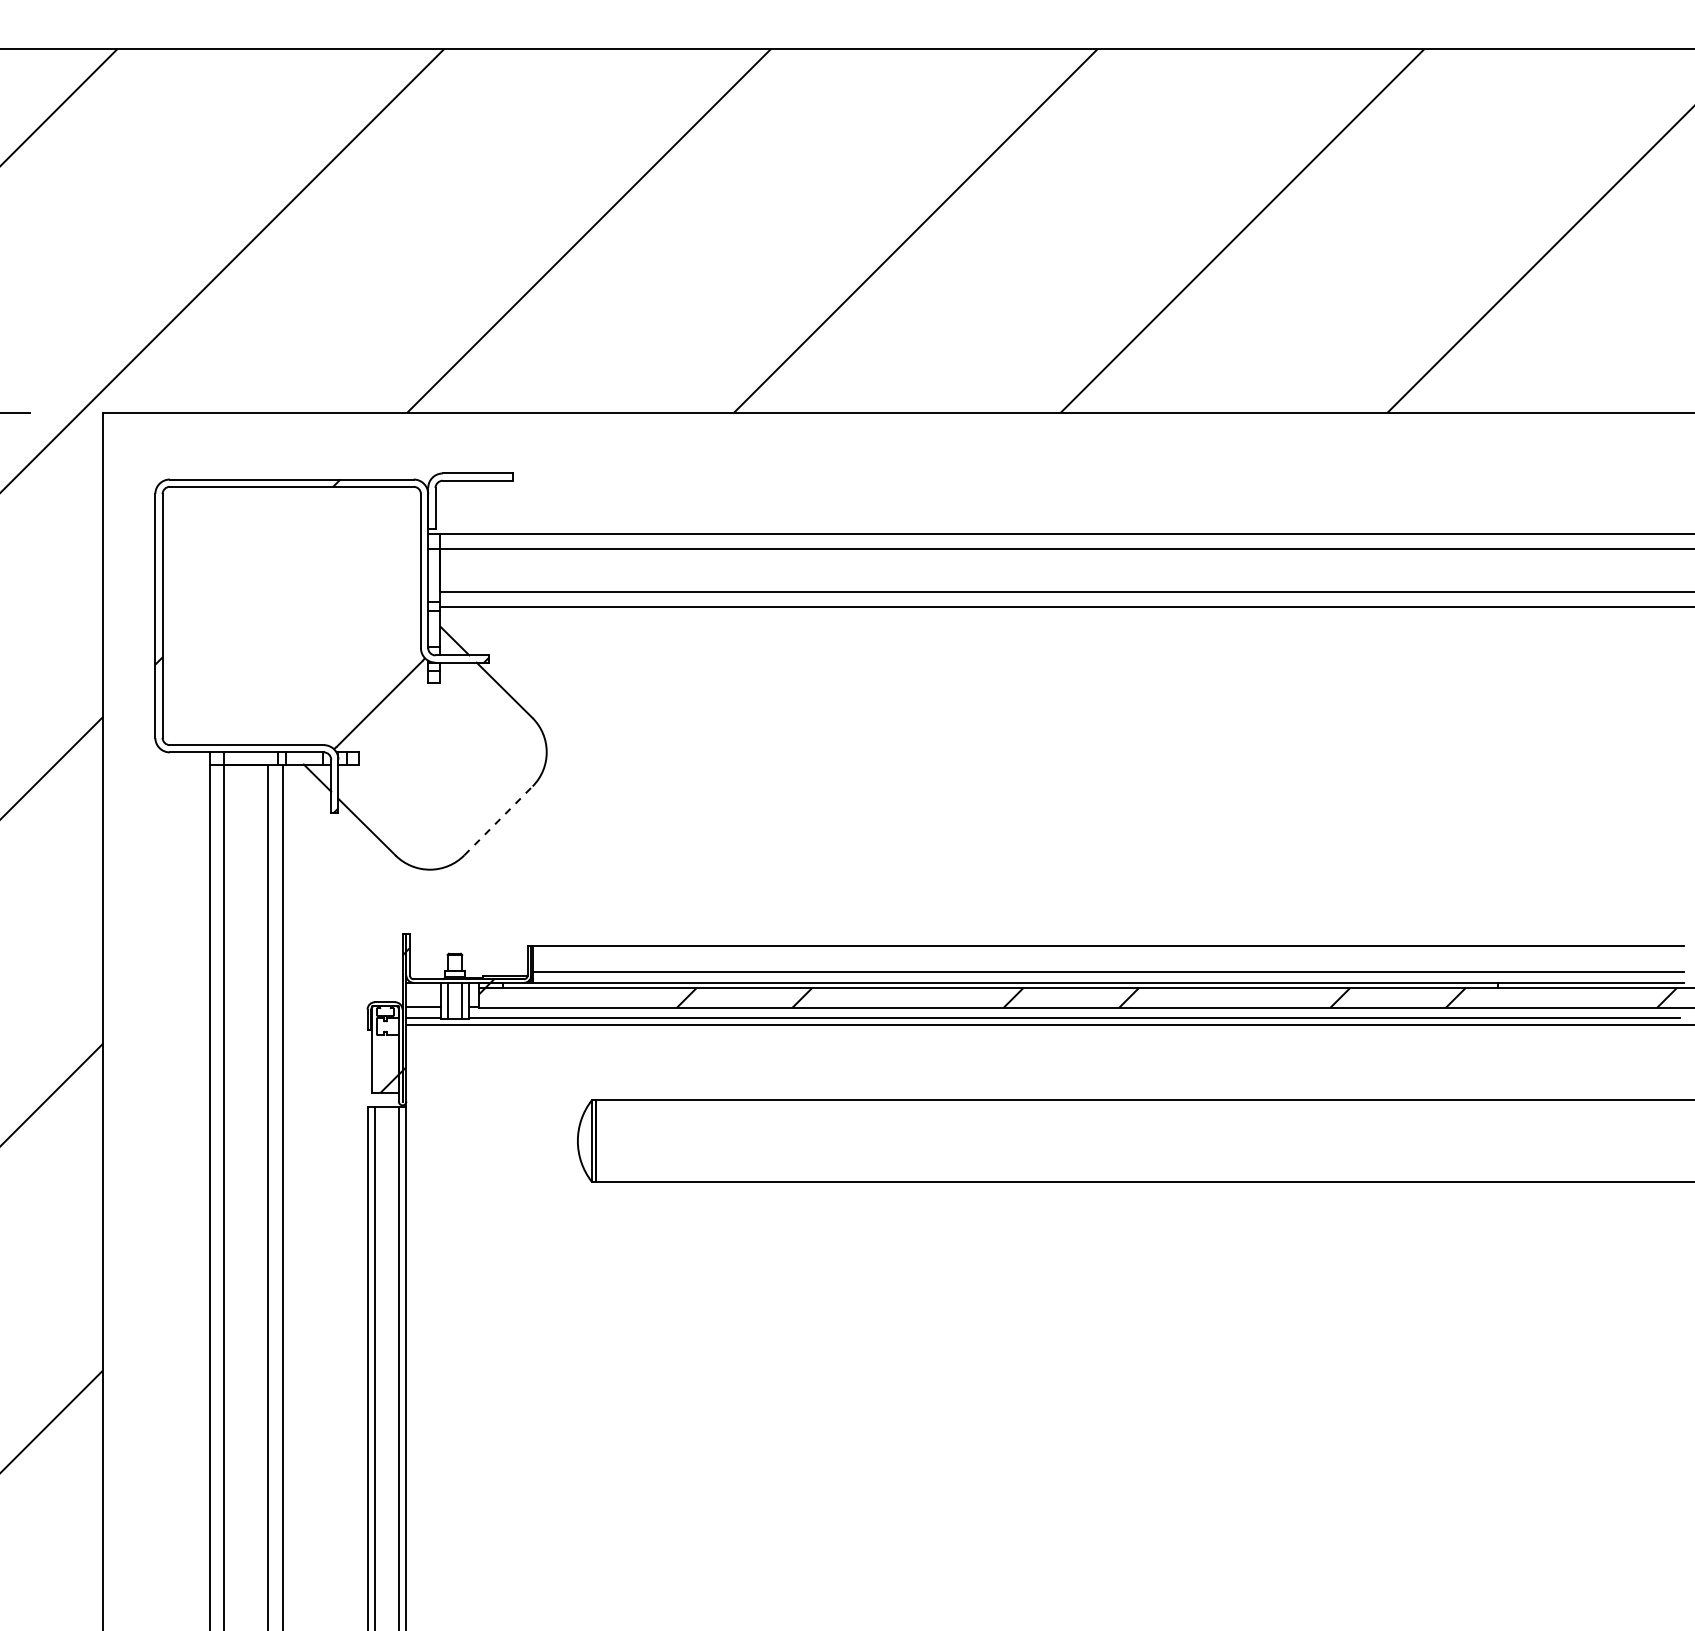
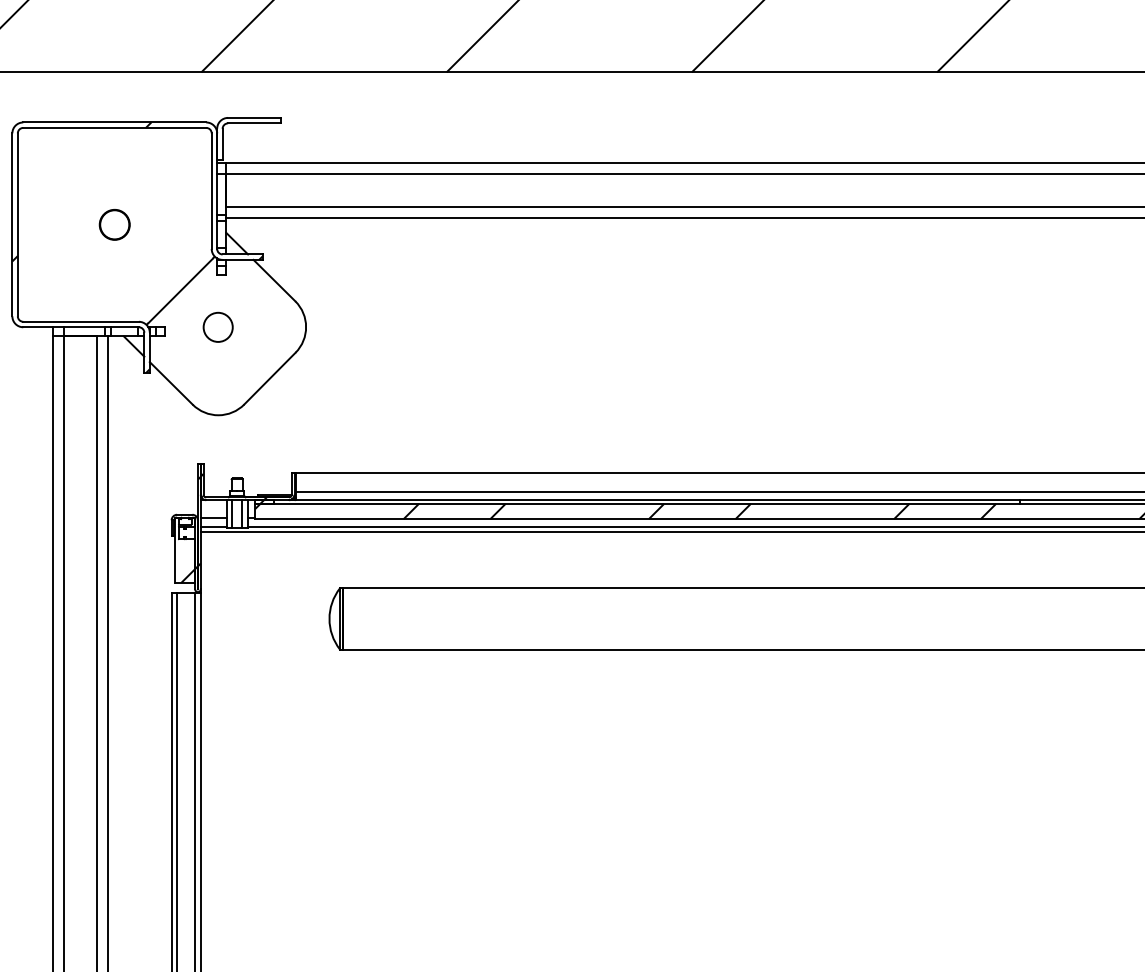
circle: (291, 615) -> (114, 224), added
circle: (429, 752) -> (218, 327), added
line: (498, 820) -> (269, 378), dashed -> solid

